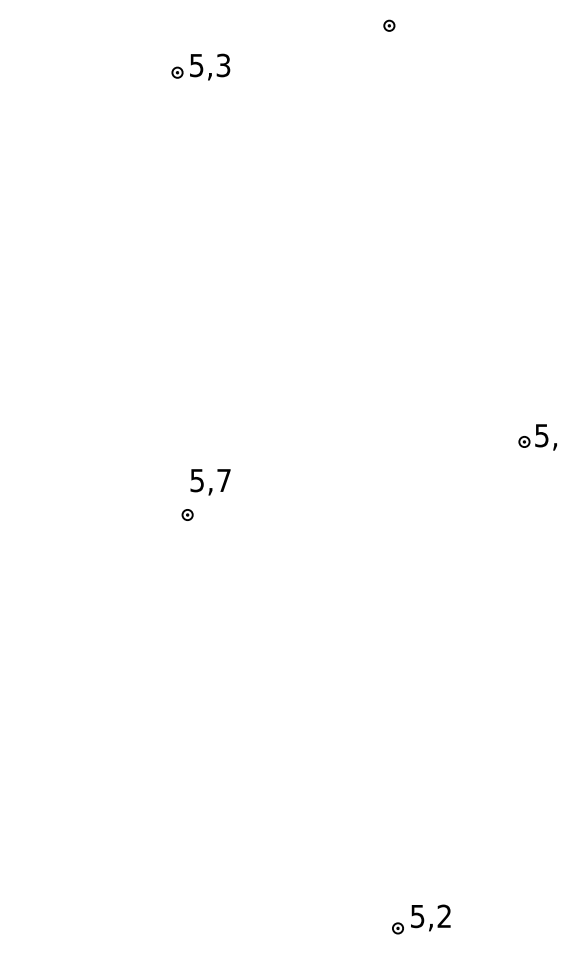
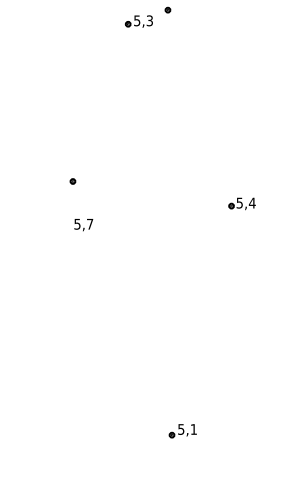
part: (199, 66) -> (138, 21), moved
part: (186, 514) -> (72, 181), moved
text: (443, 916) -> (193, 429), 5,2 -> 5,1

